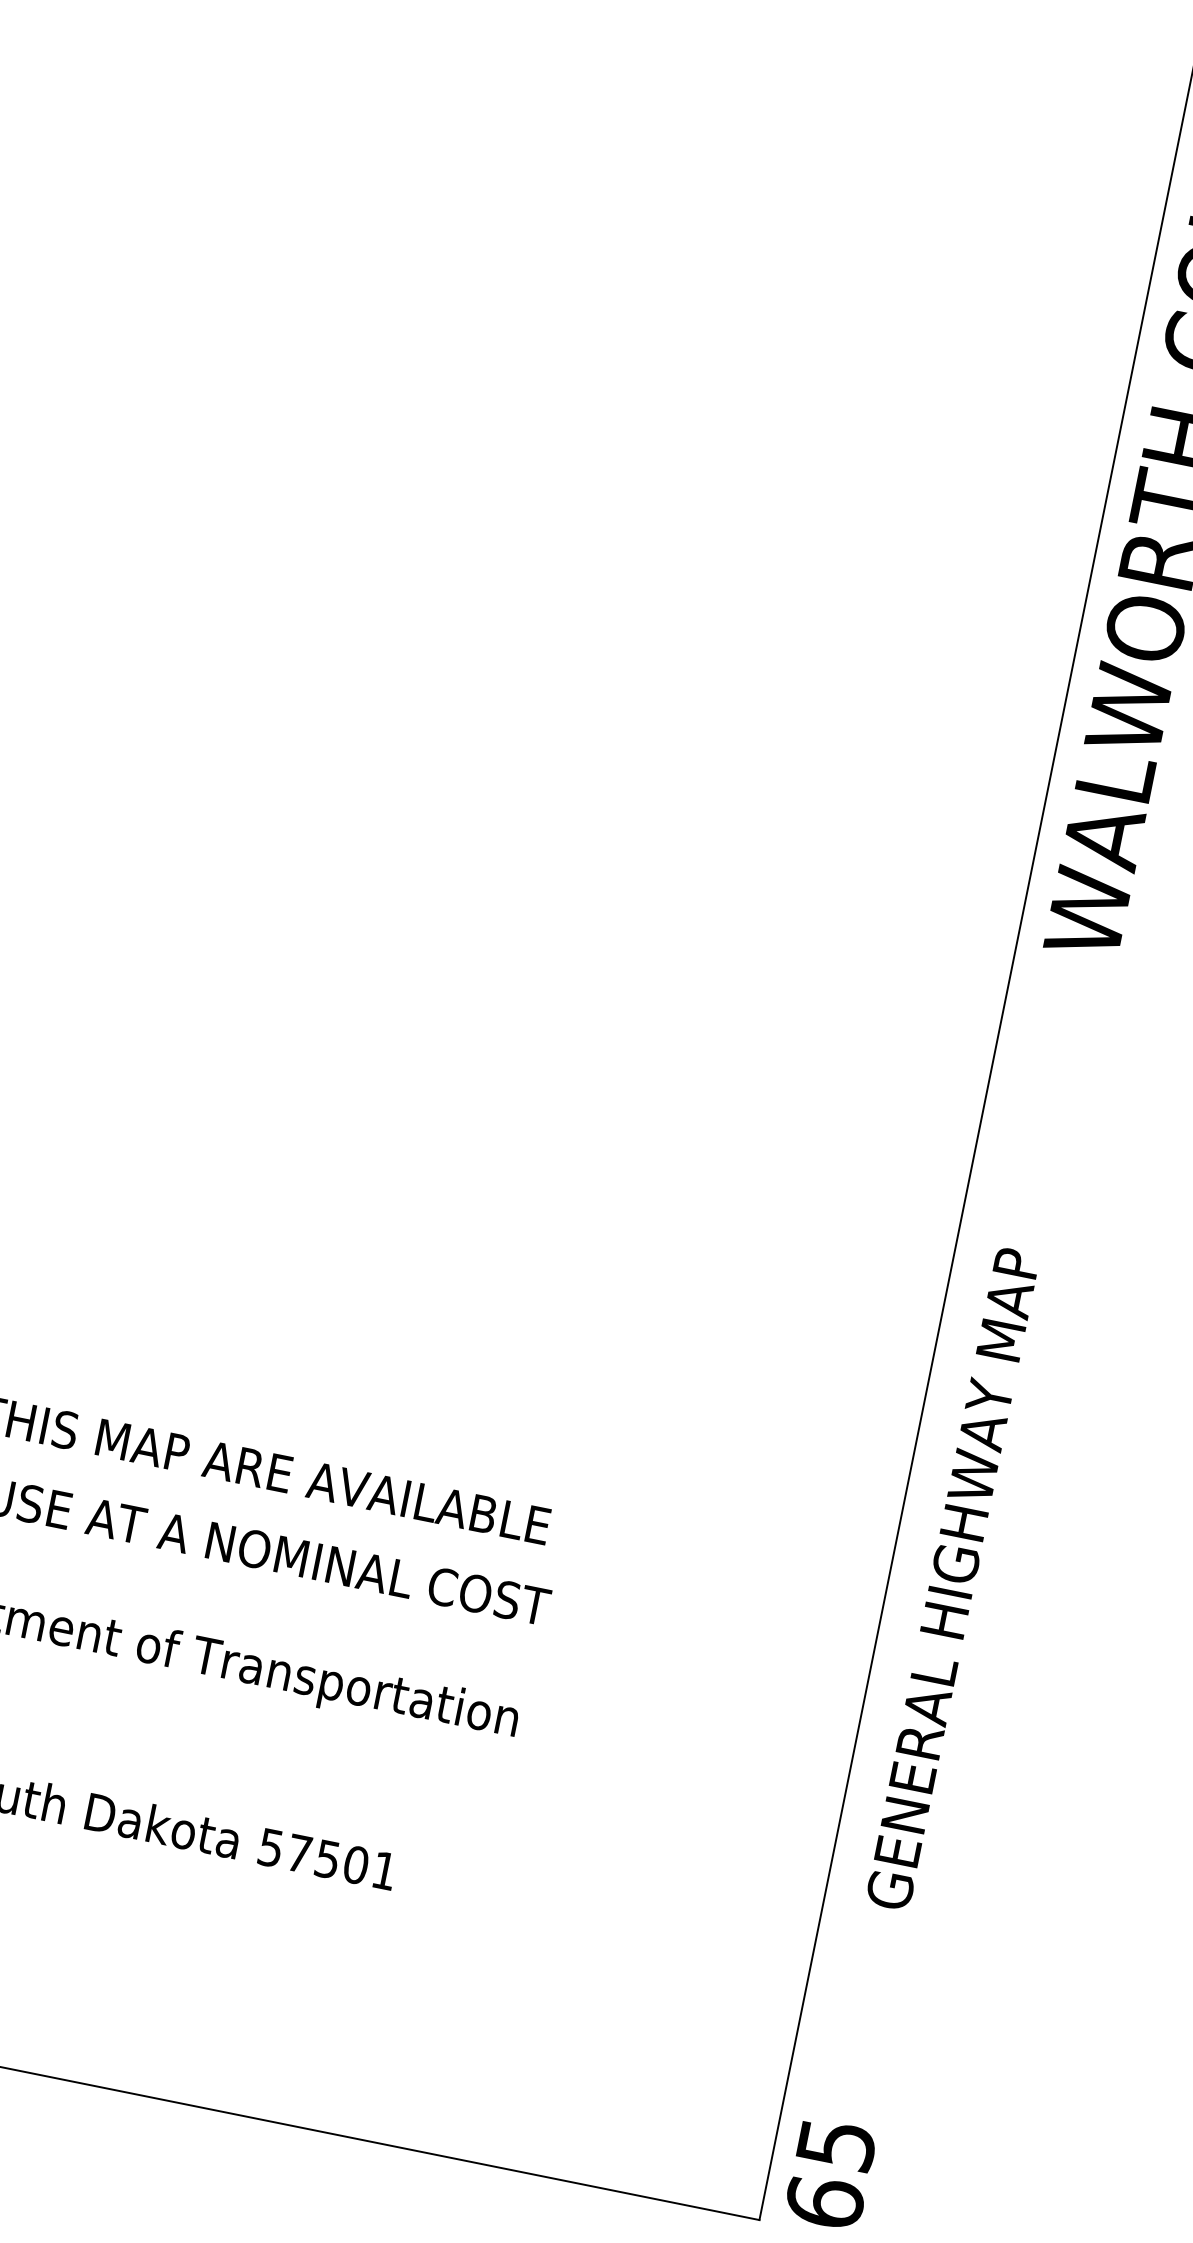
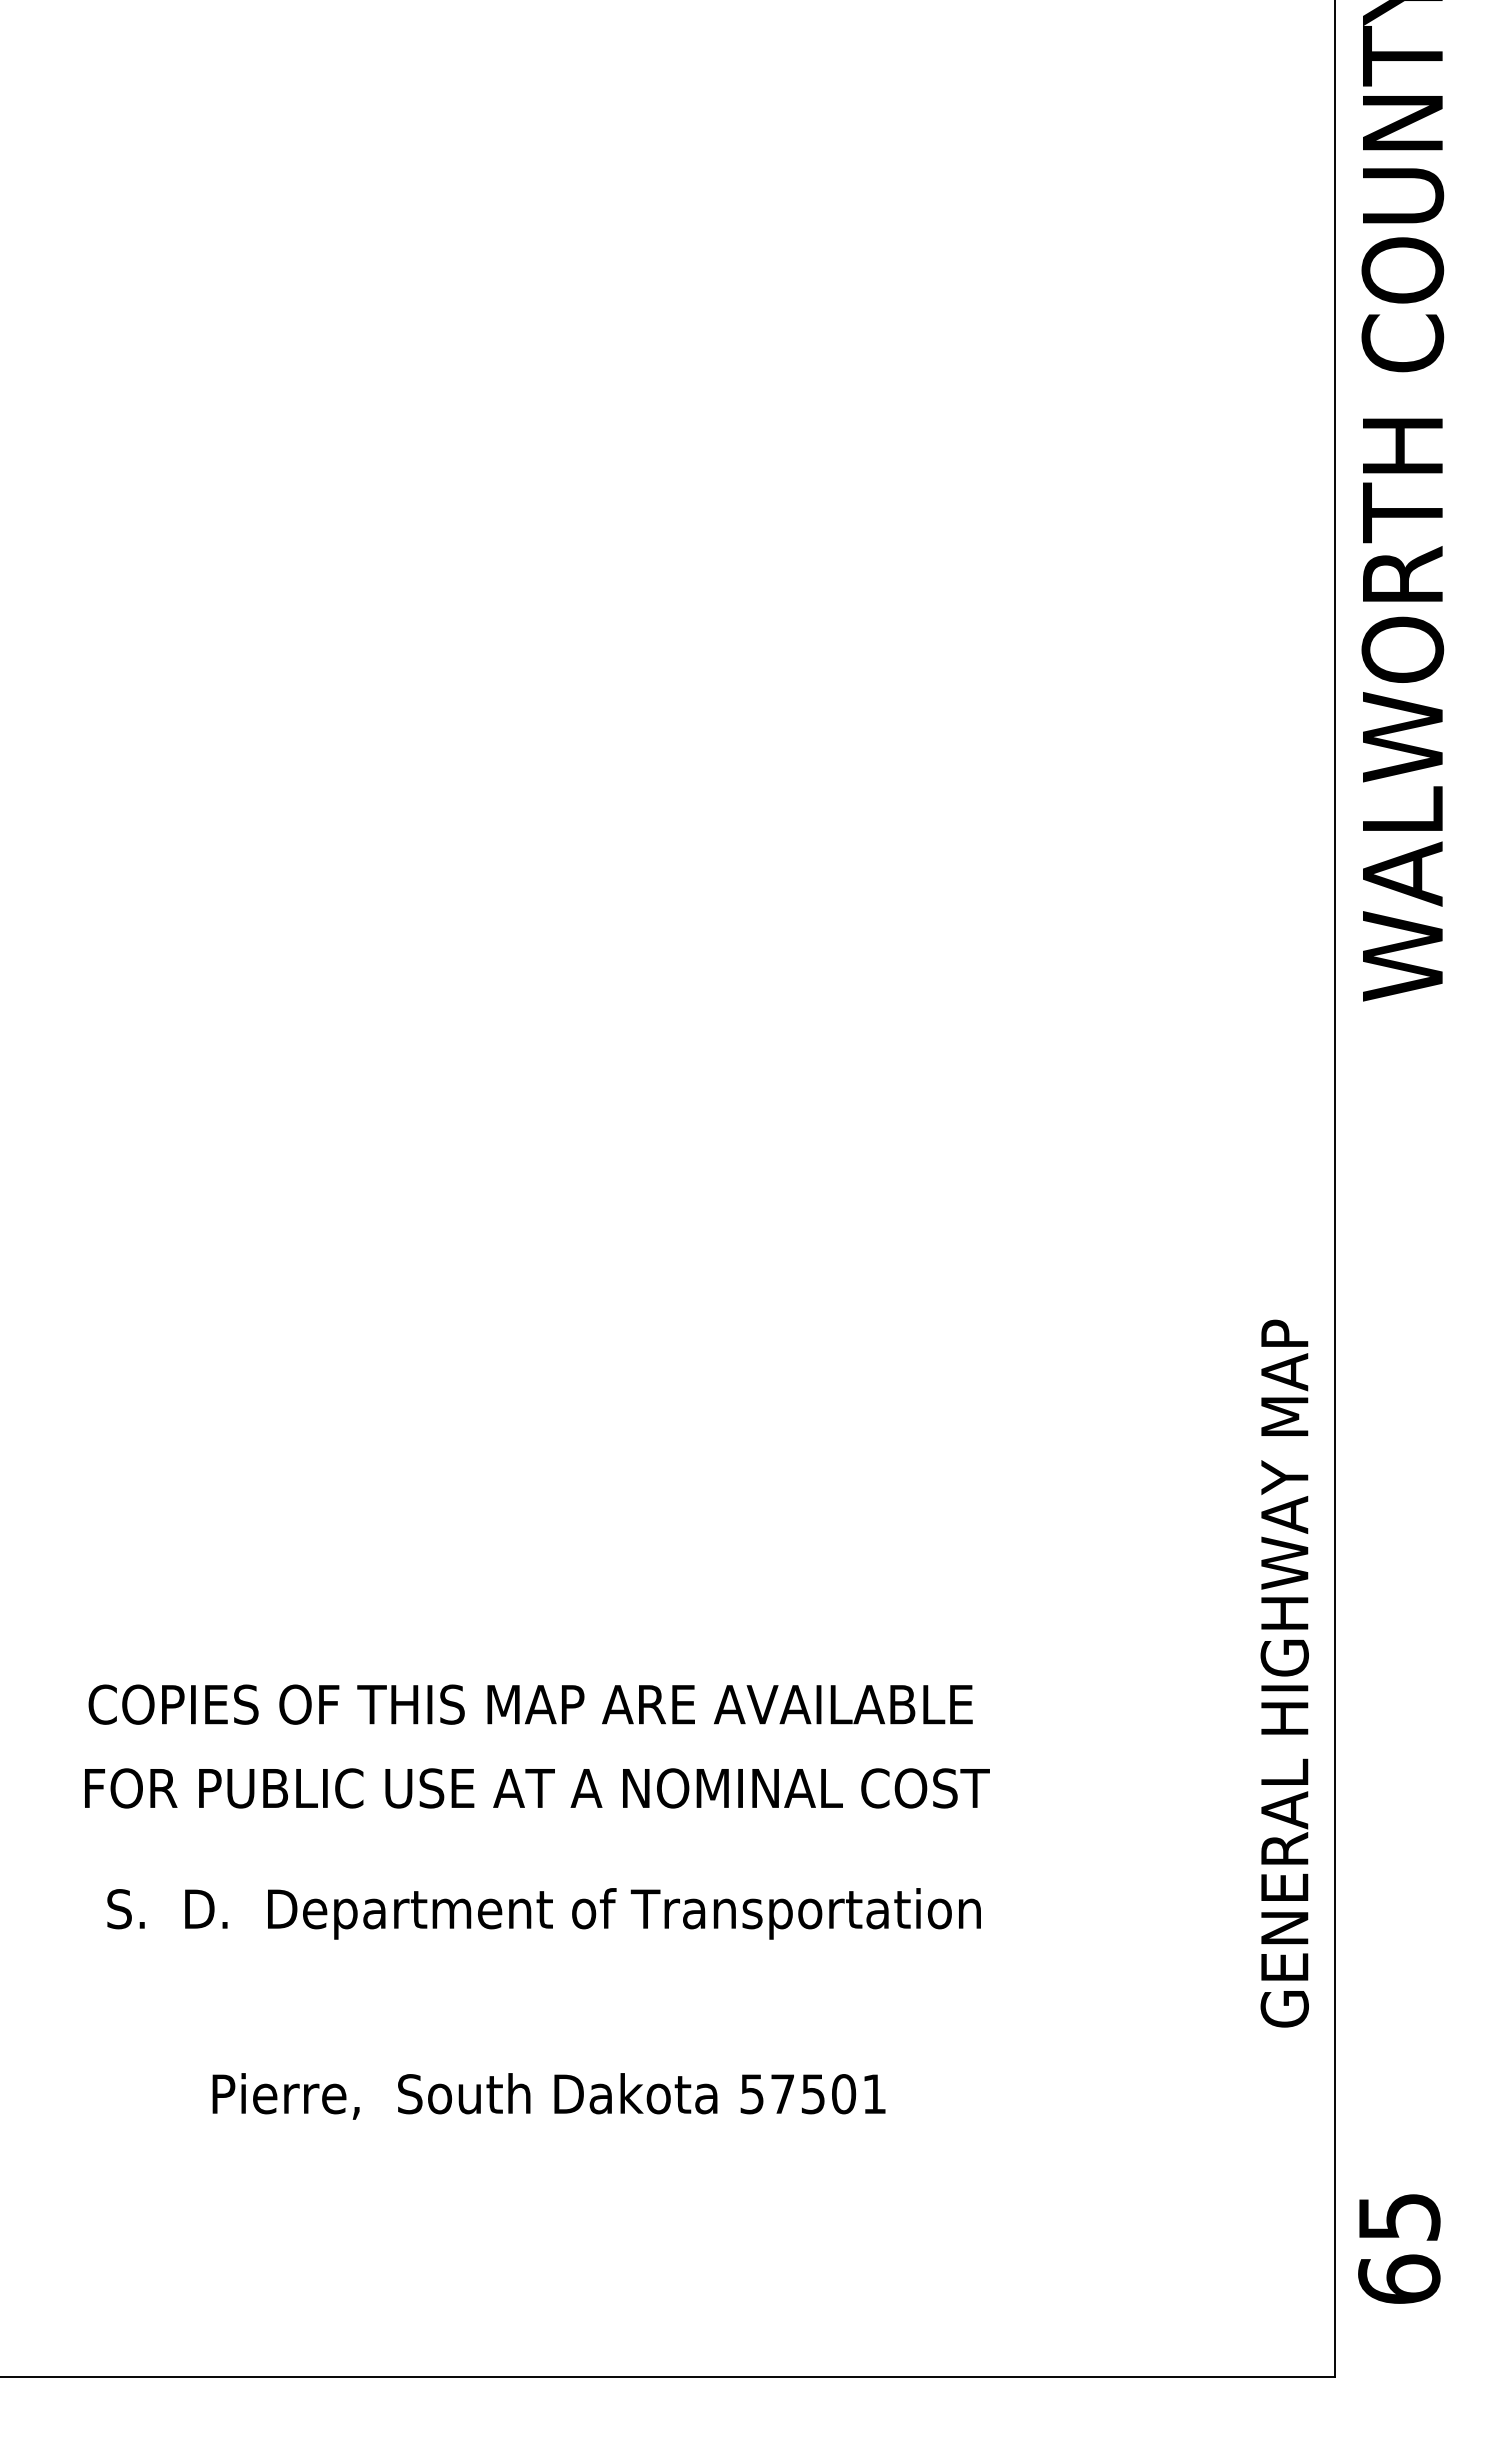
text: (952, 1578) -> (1284, 1673), moved
text: (830, 2173) -> (1399, 2248), moved

